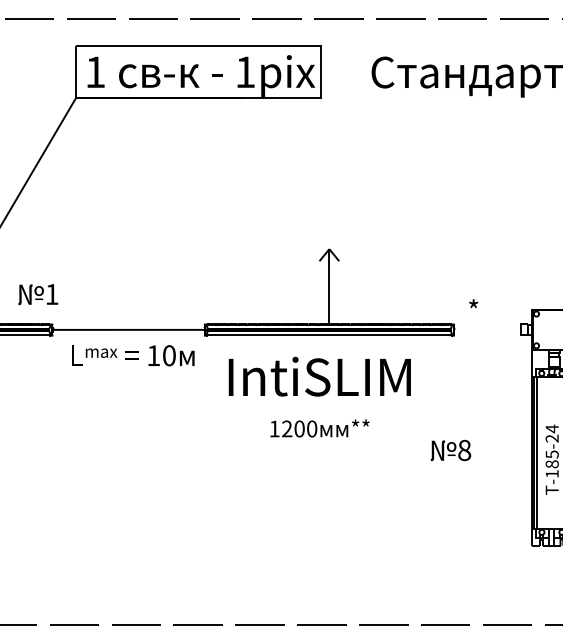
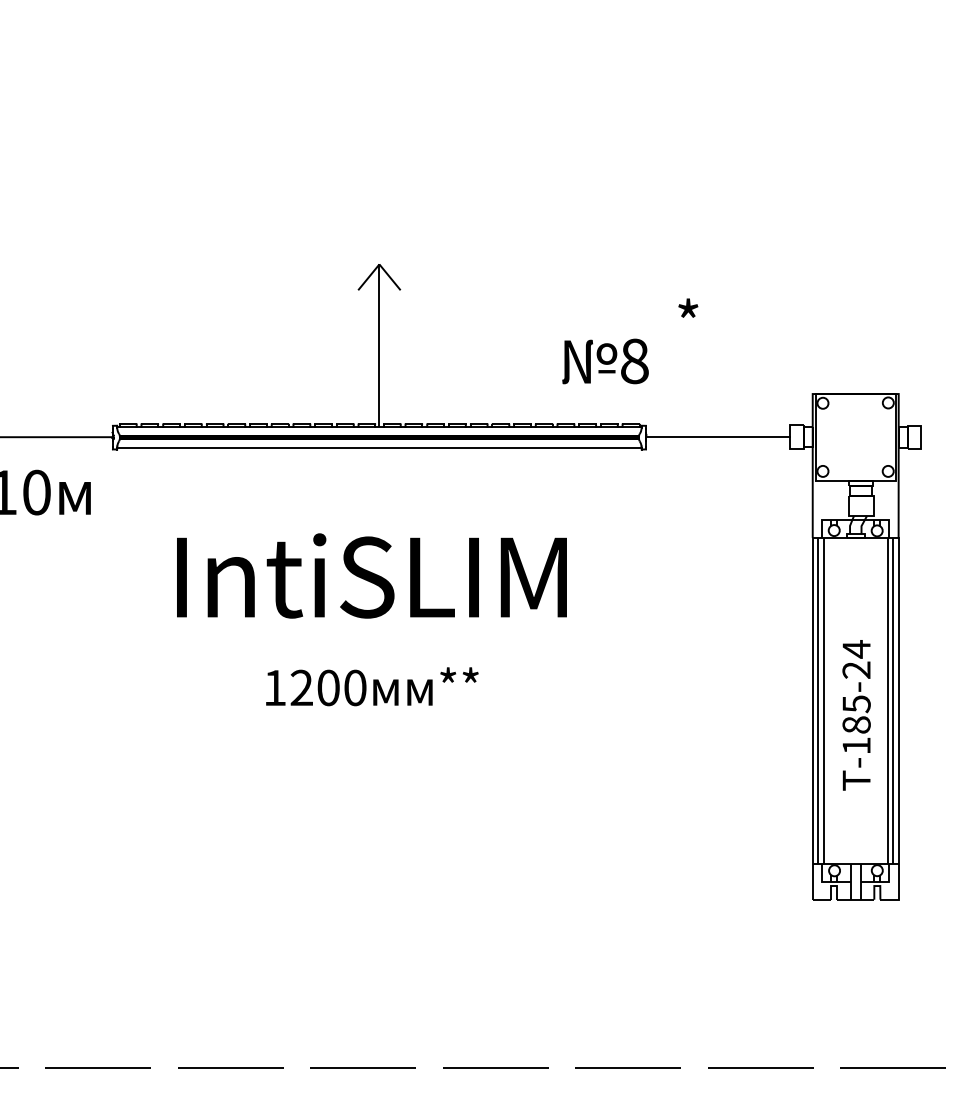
text: (473, 303) -> (688, 307), moved
line: (487, 329) -> (718, 436), added
text: (319, 396) -> (371, 618), moved
text: (450, 450) -> (604, 361), moved

